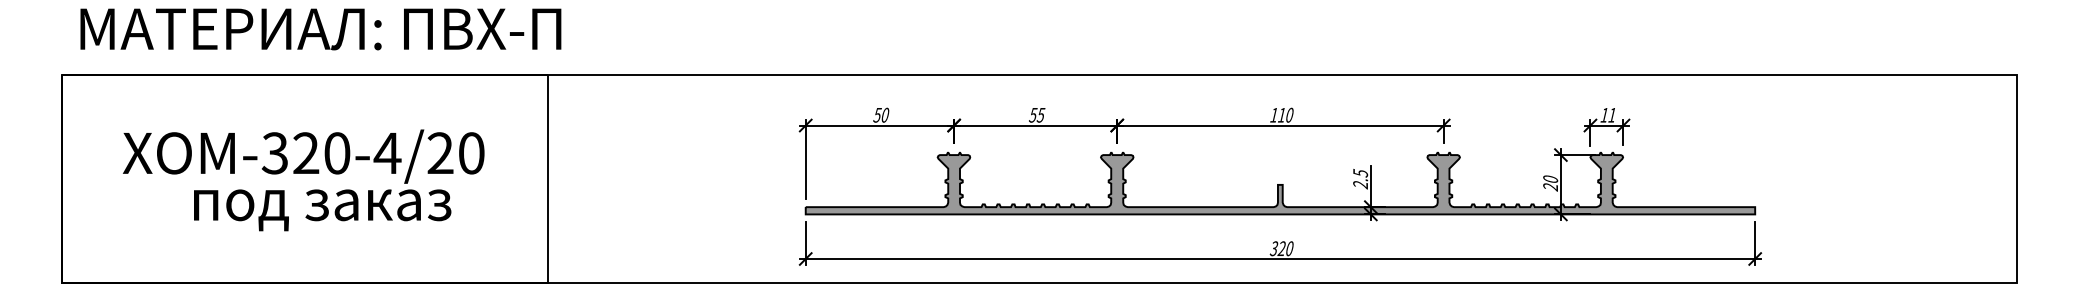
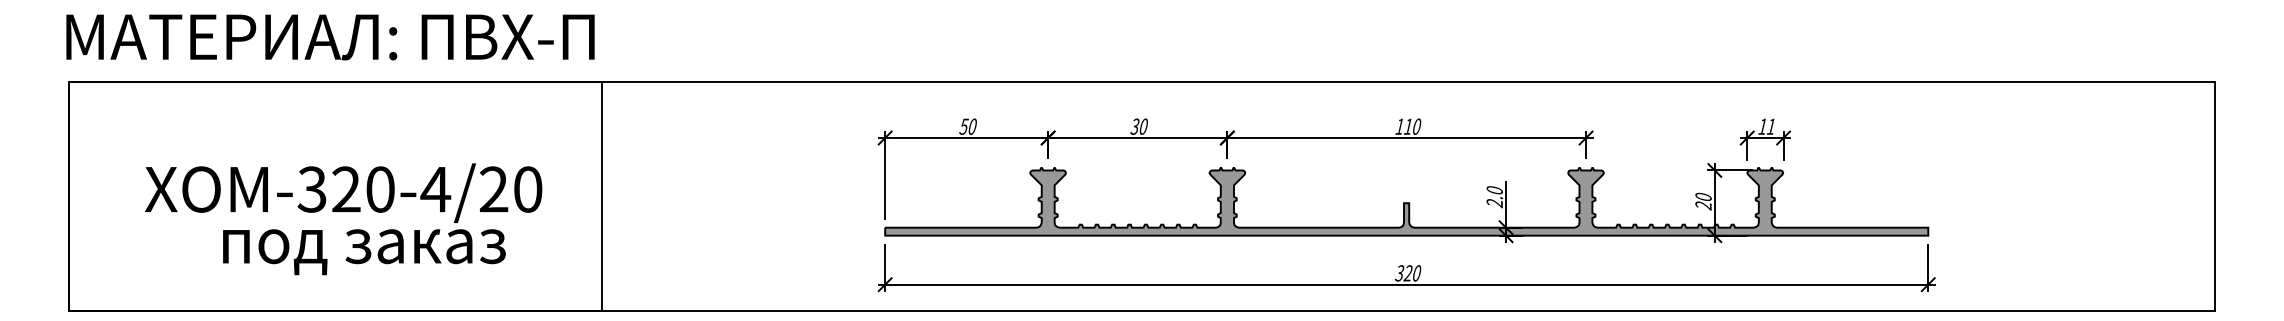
text: (320, 29) -> (330, 37), moved
text: (1038, 115) -> (1140, 126), 55 -> 30
text: (1360, 173) -> (1494, 190), 2.5 -> 2.0
text: (303, 180) -> (343, 219), moved

